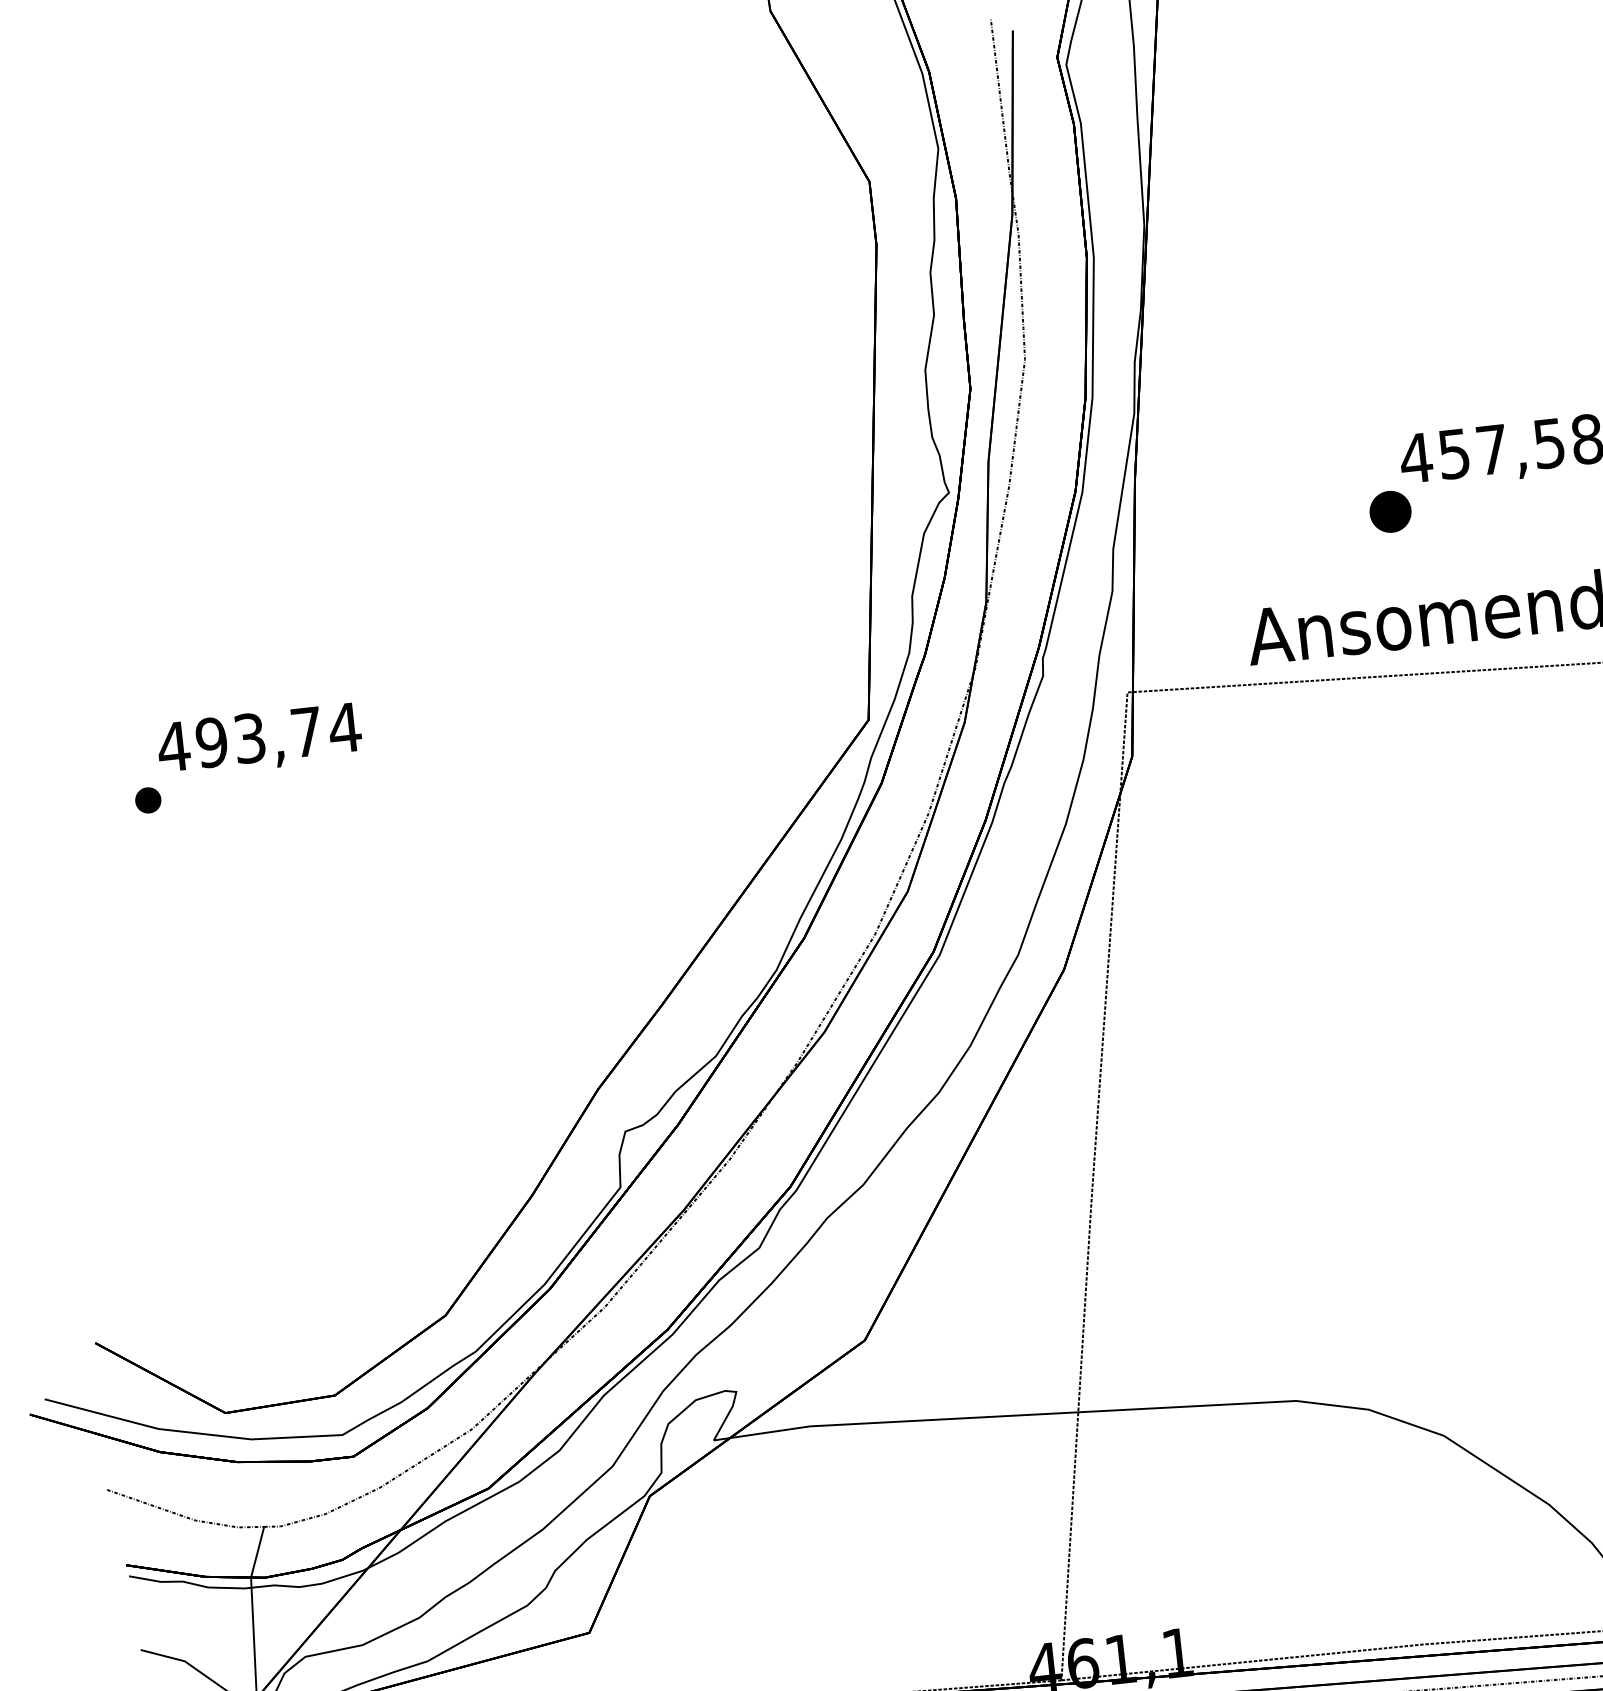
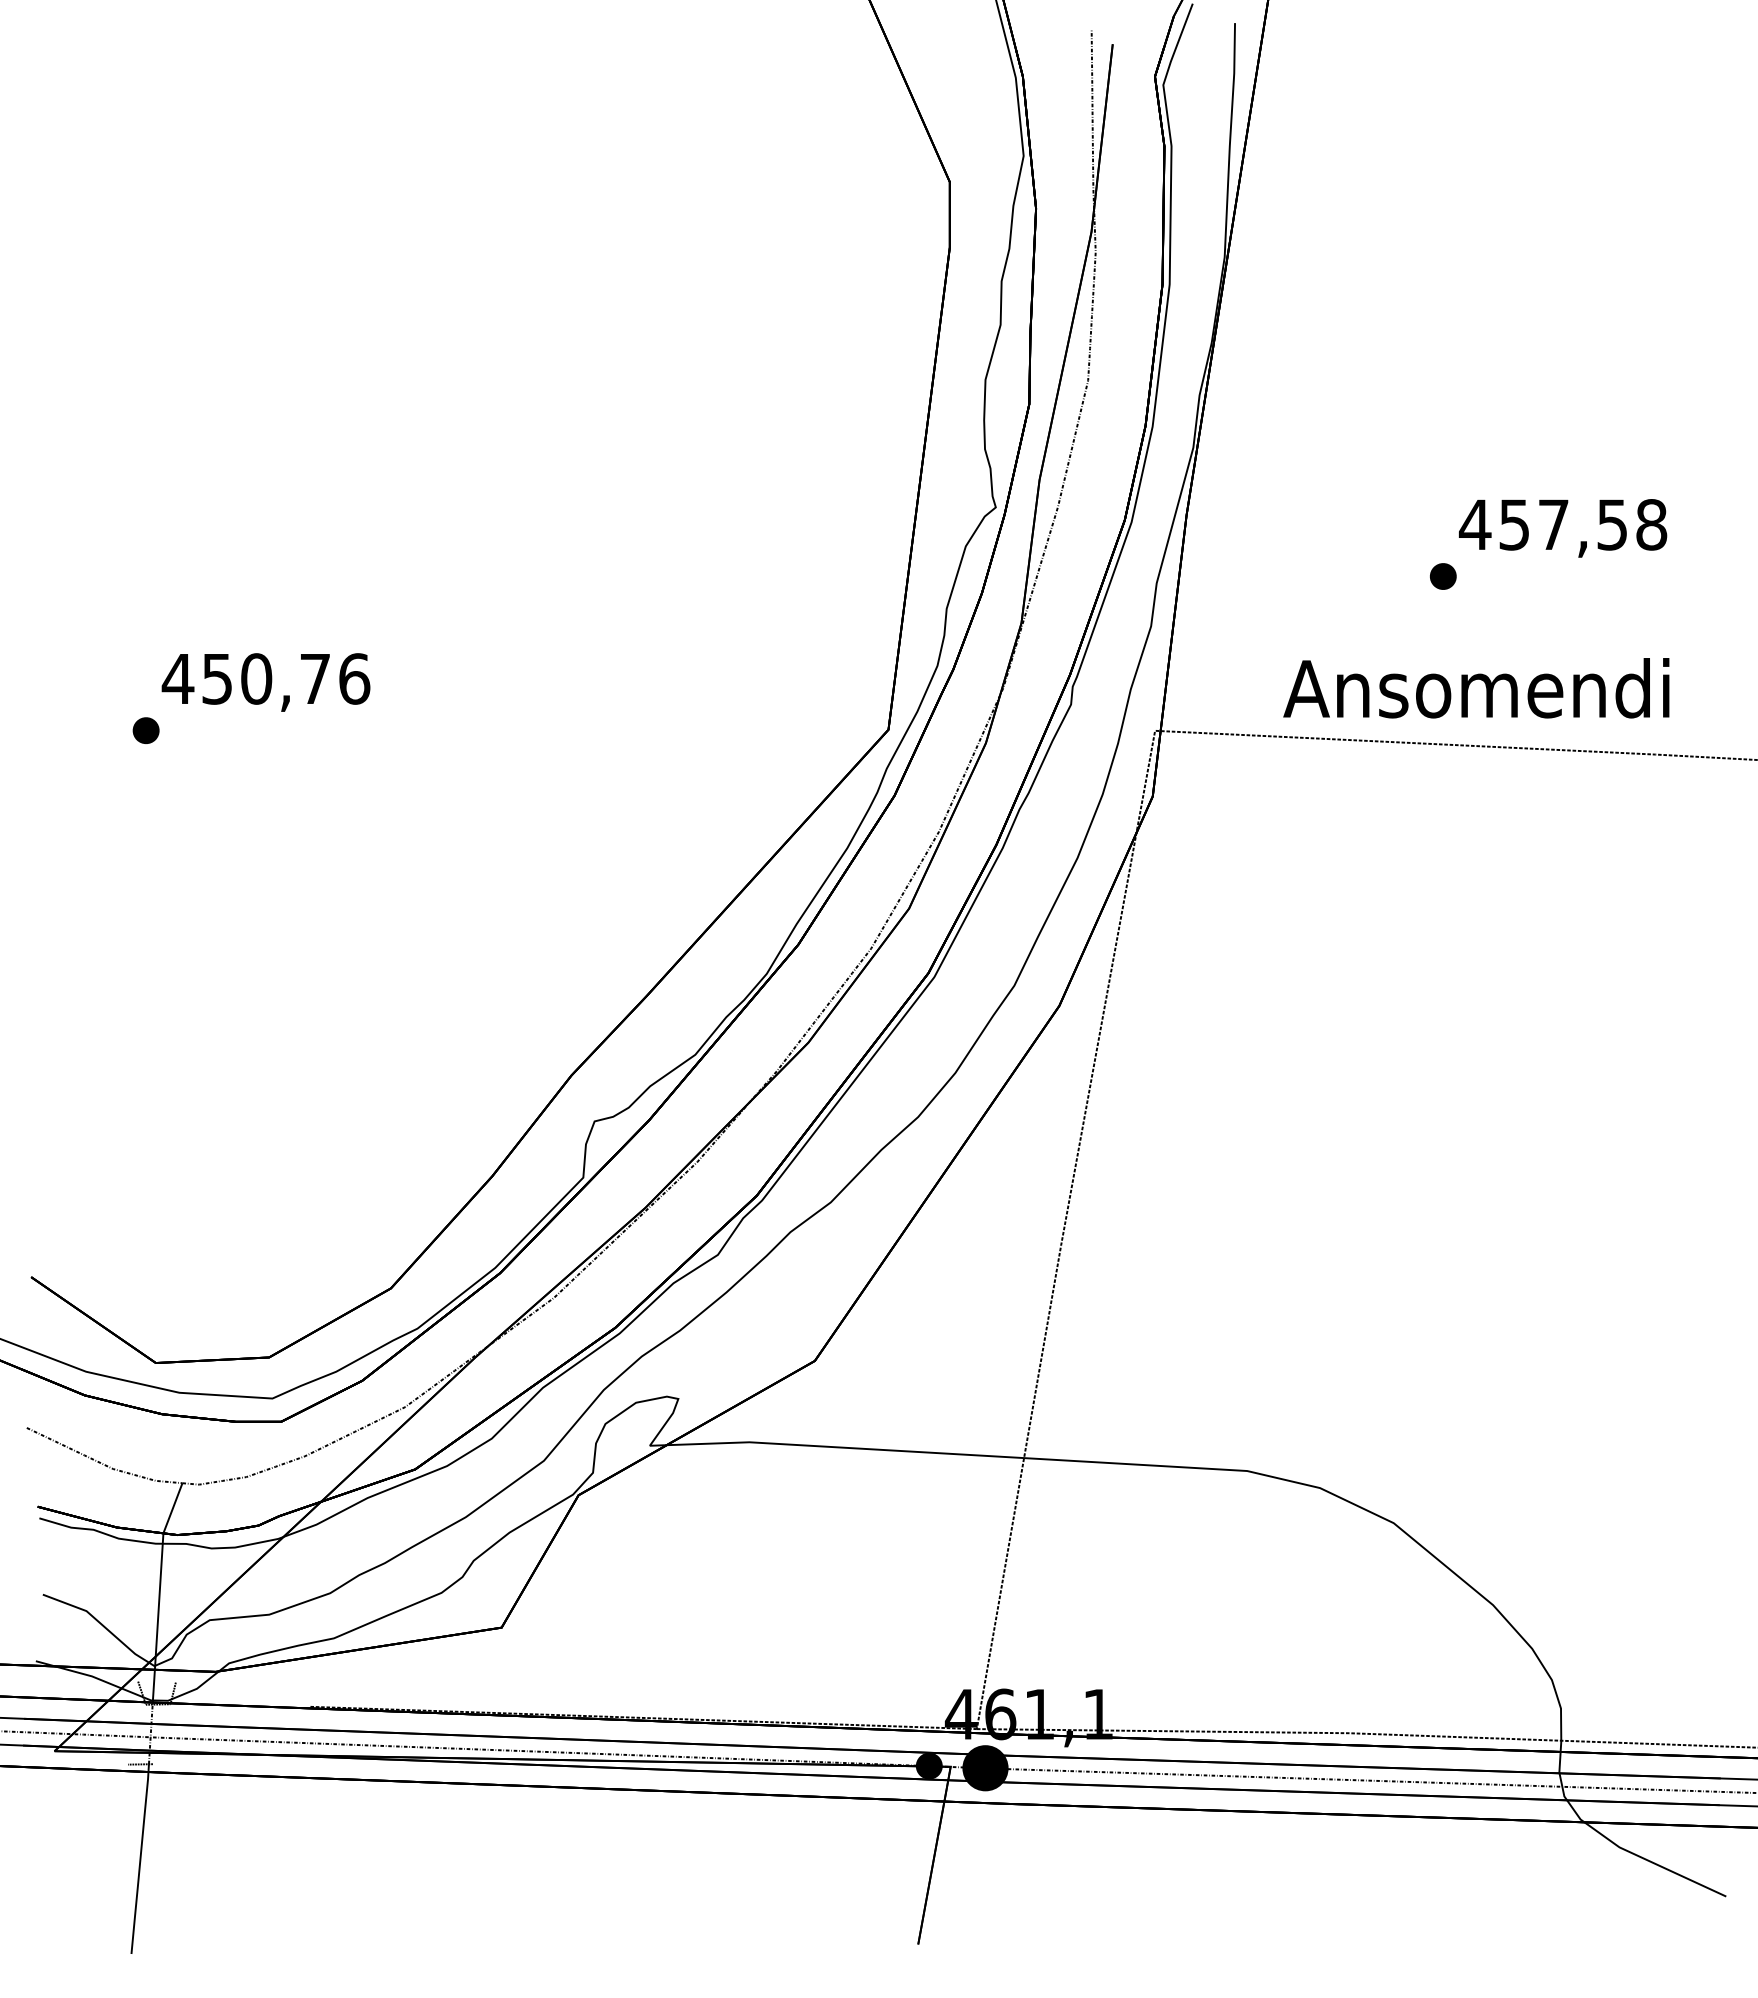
part: (1390, 511) -> (1443, 576), size x0.62
text: (277, 734) -> (285, 678), 493,74 -> 450,76

